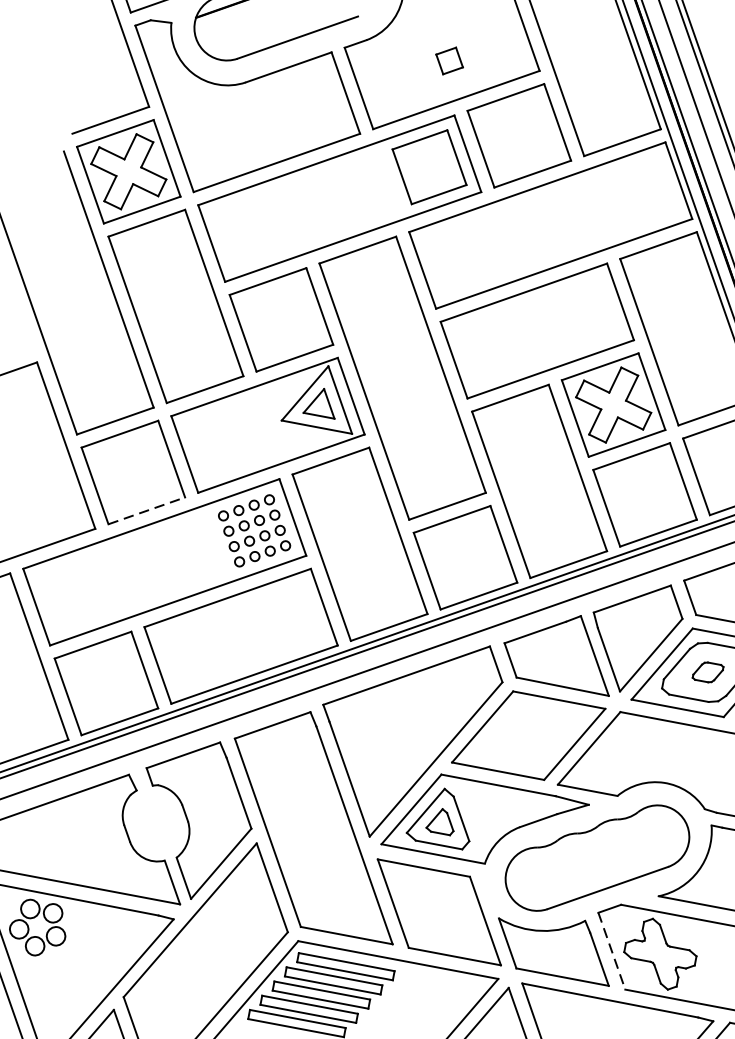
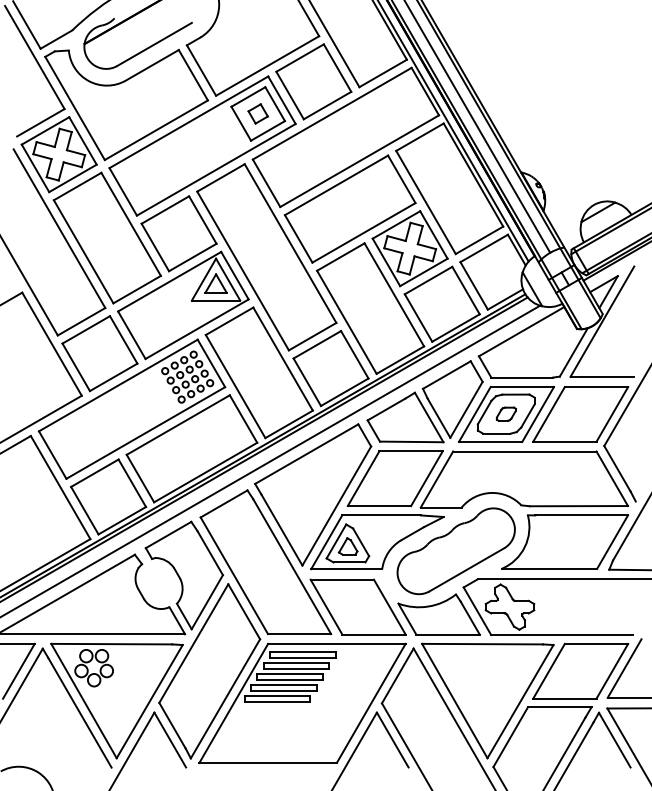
part: (448, 60) -> (257, 113), moved
line: (147, 511) -> (114, 377), dashed -> solid
line: (611, 951) -> (477, 611), dashed -> solid

